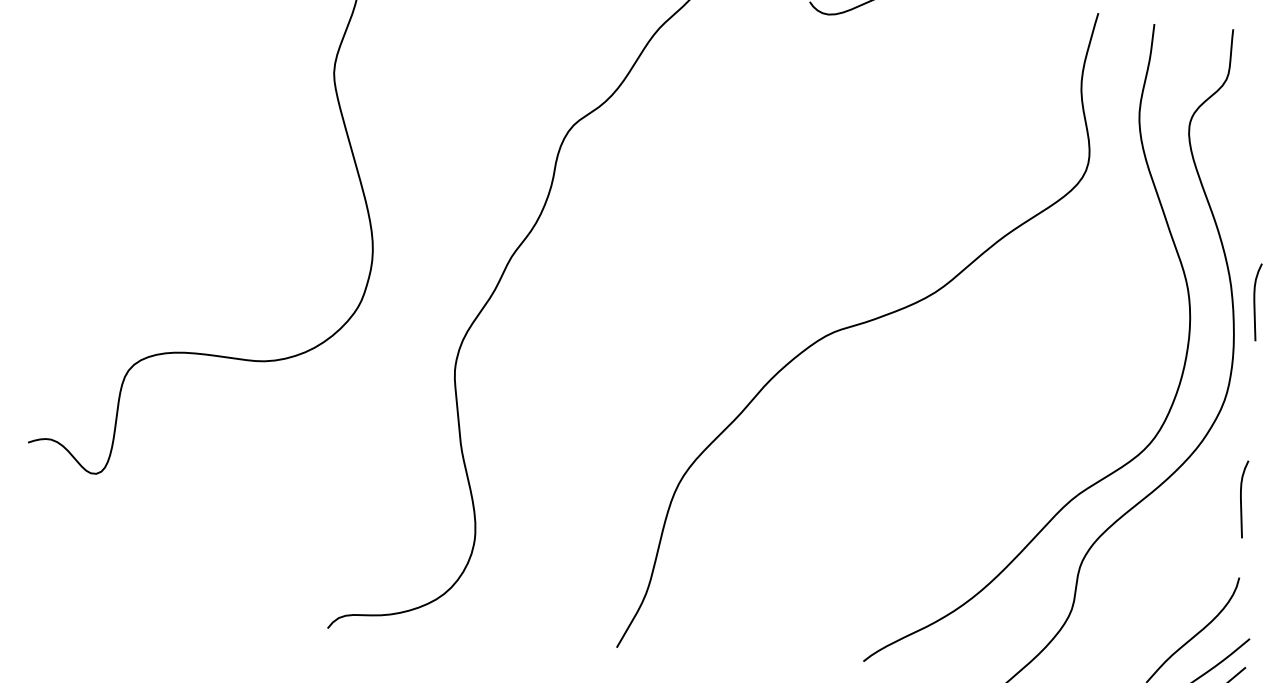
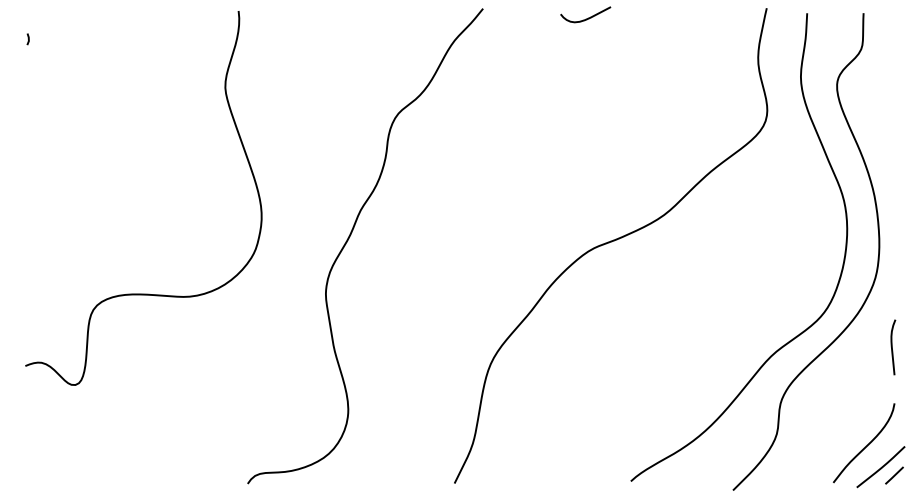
curve: (1255, 302) -> (892, 206), removed

